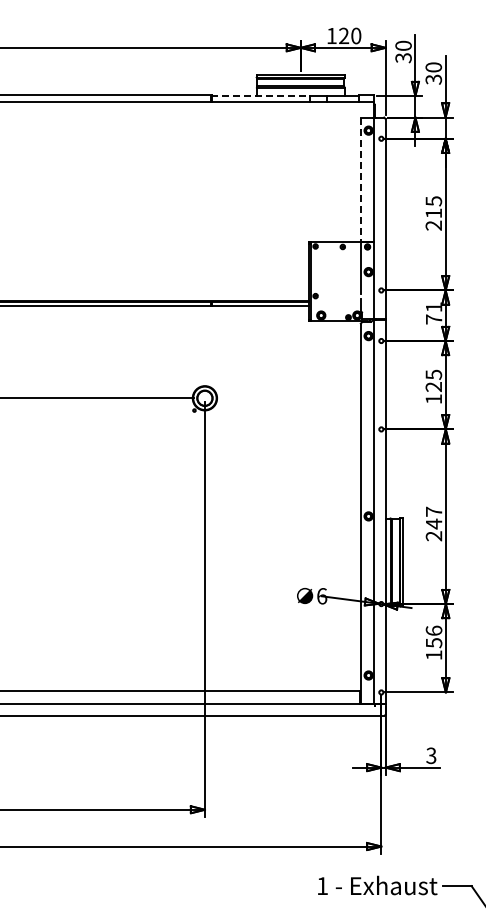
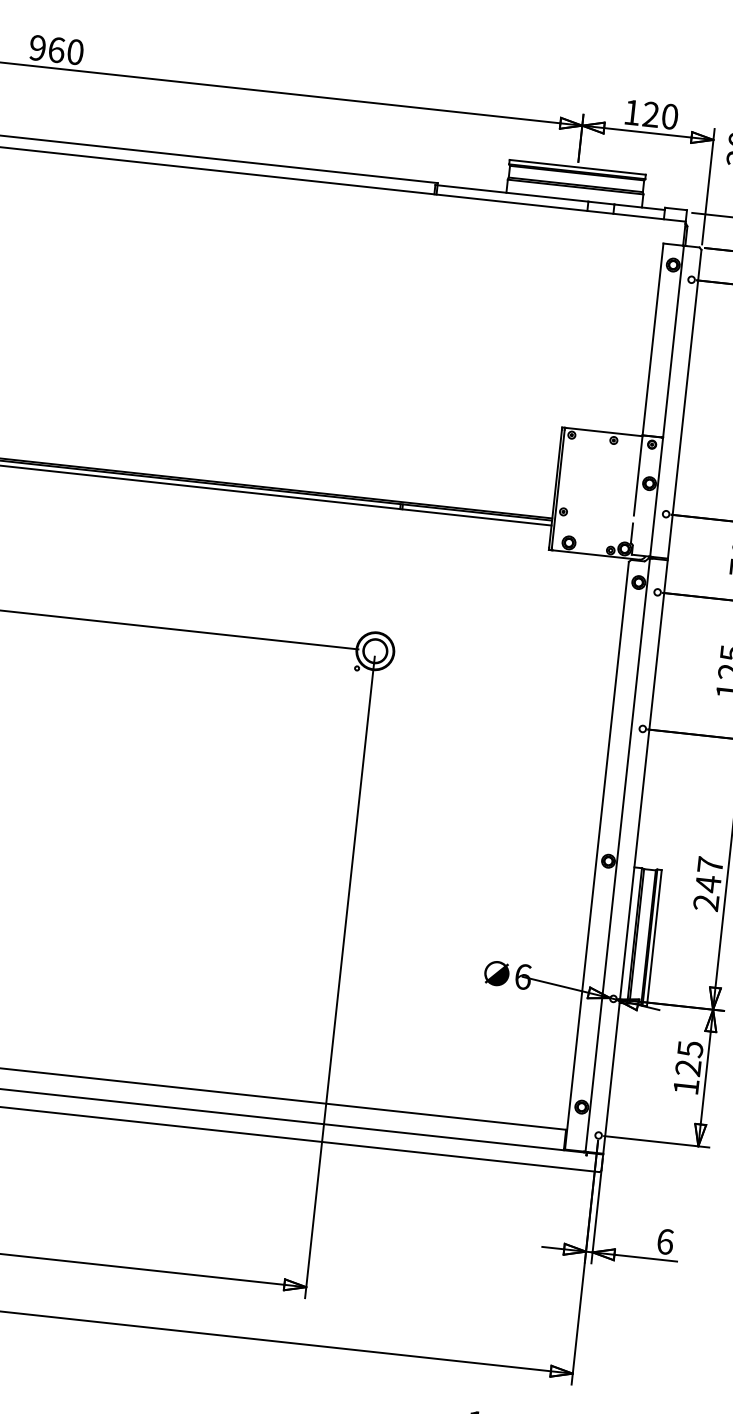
line: (260, 96) -> (511, 194), dashed -> solid
line: (360, 180) -> (652, 340), dashed -> solid
text: (433, 636) -> (688, 1057), 156 -> 125
text: (431, 755) -> (665, 1241), 3 -> 6

